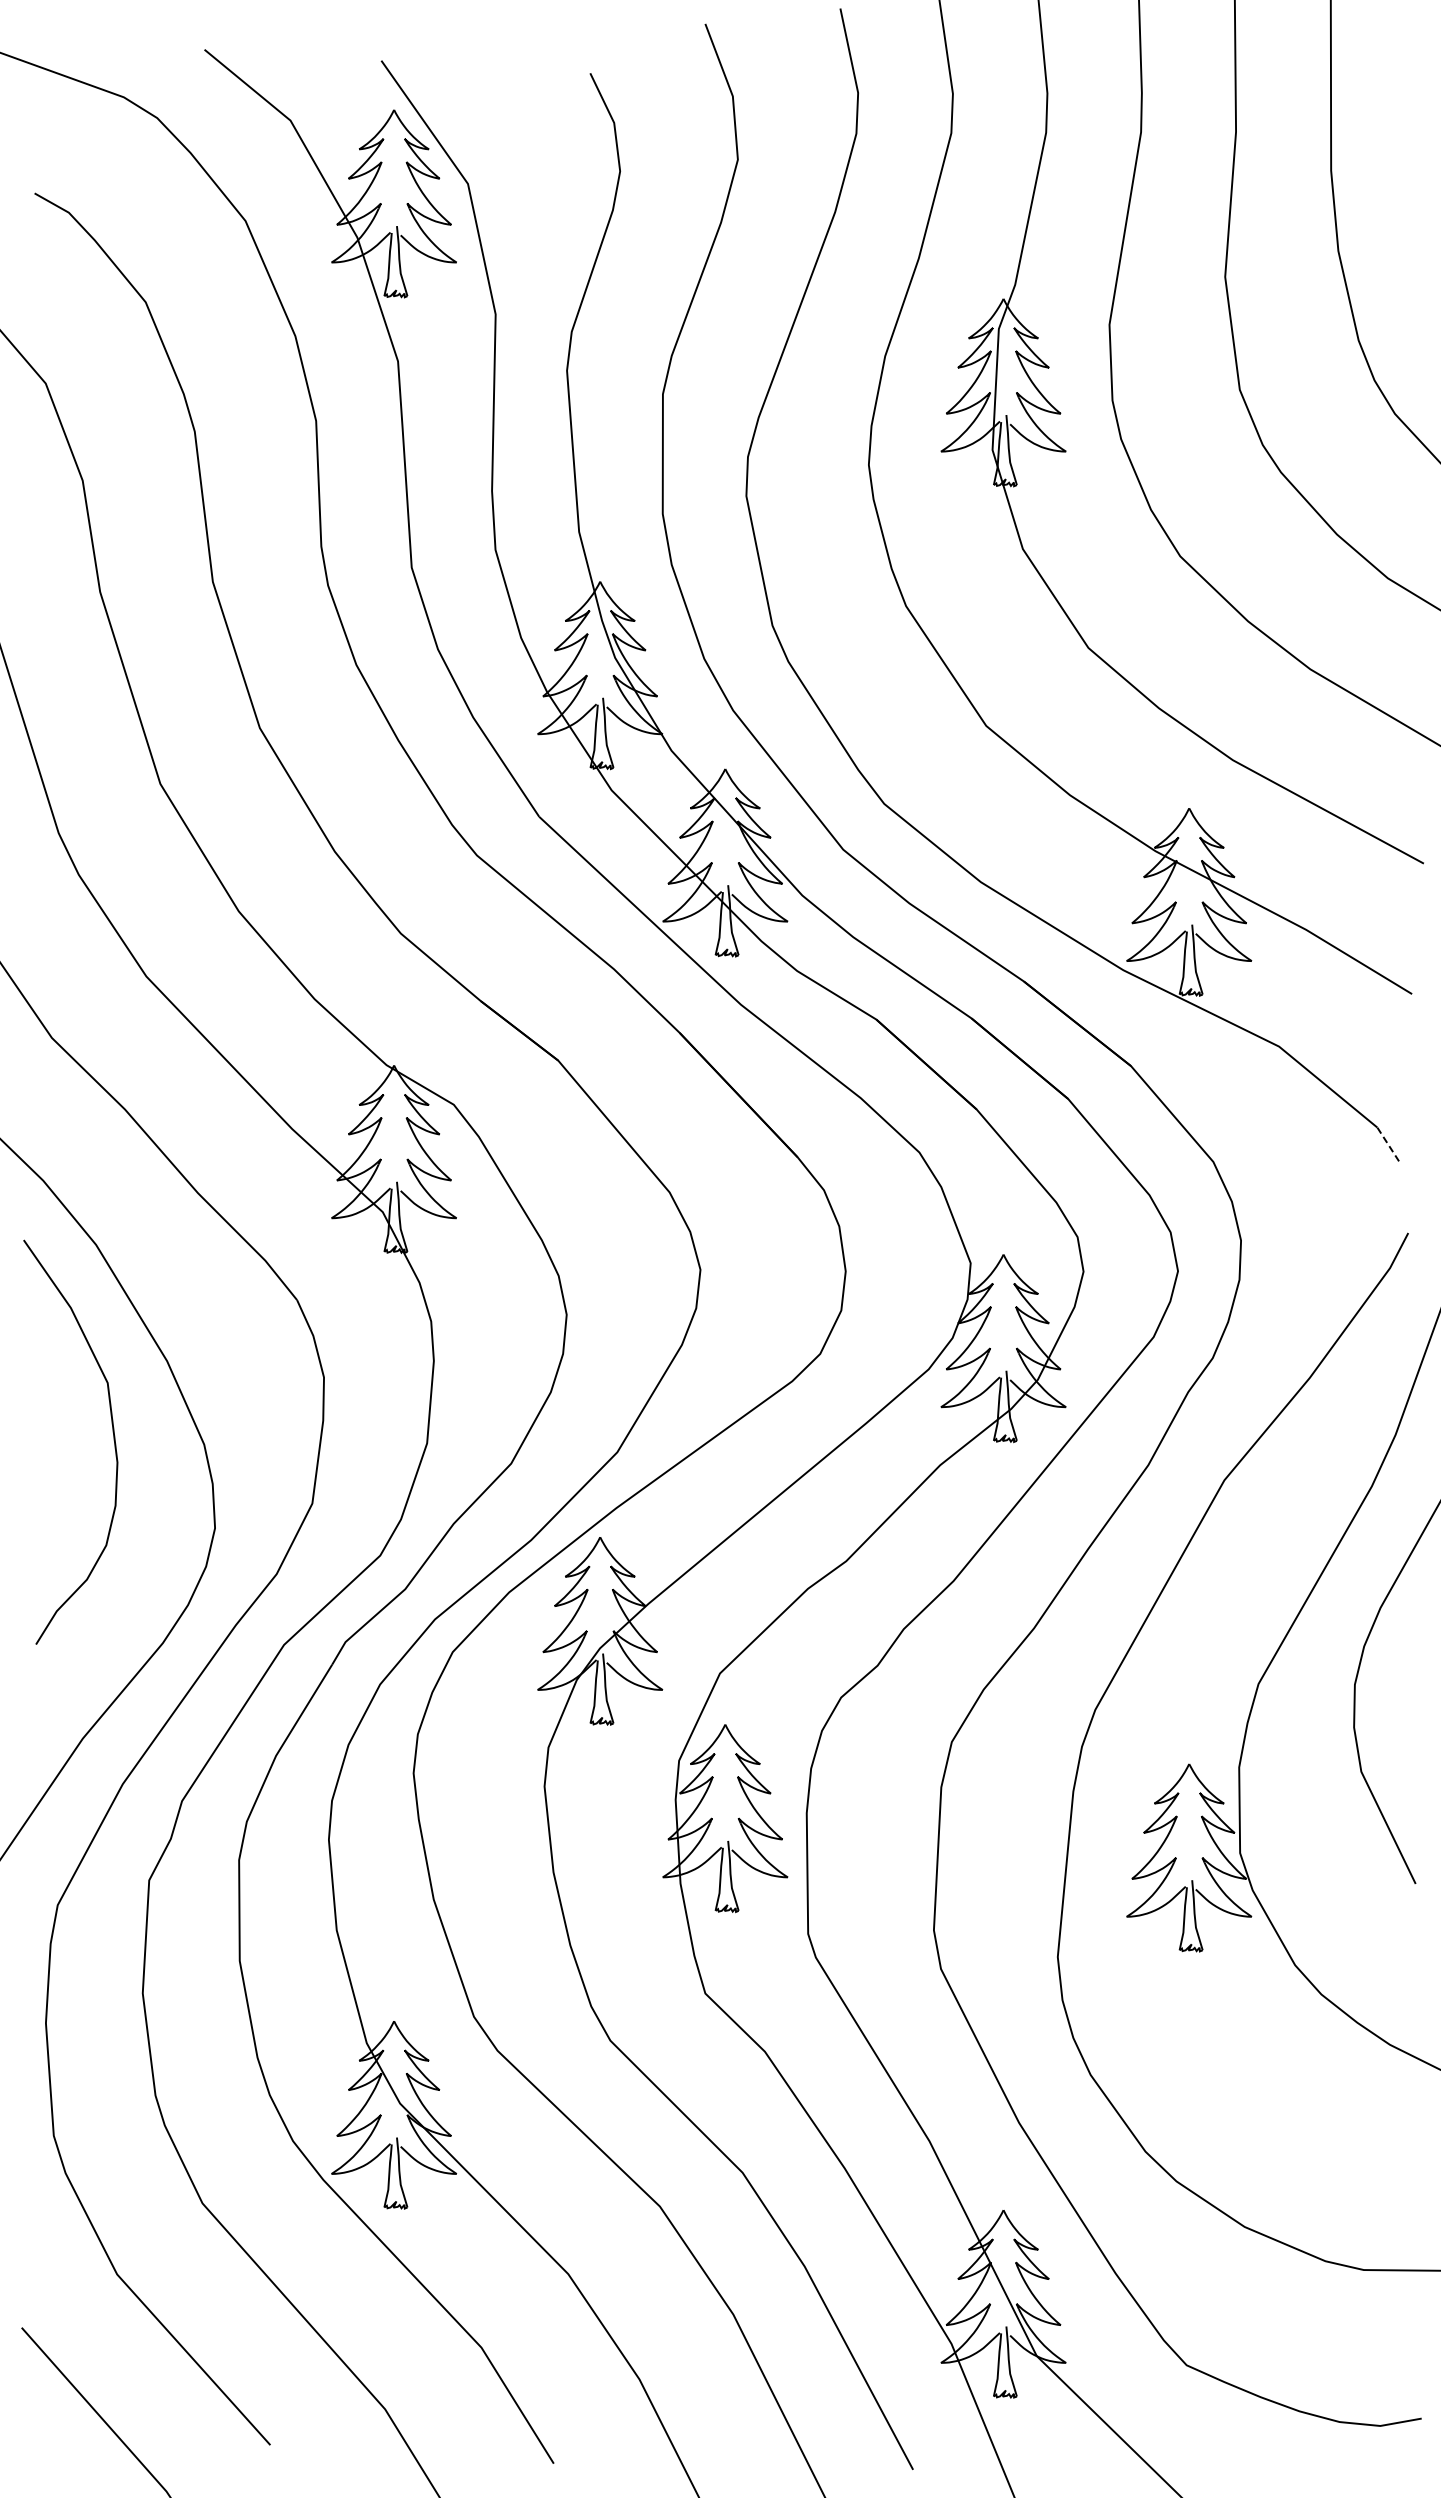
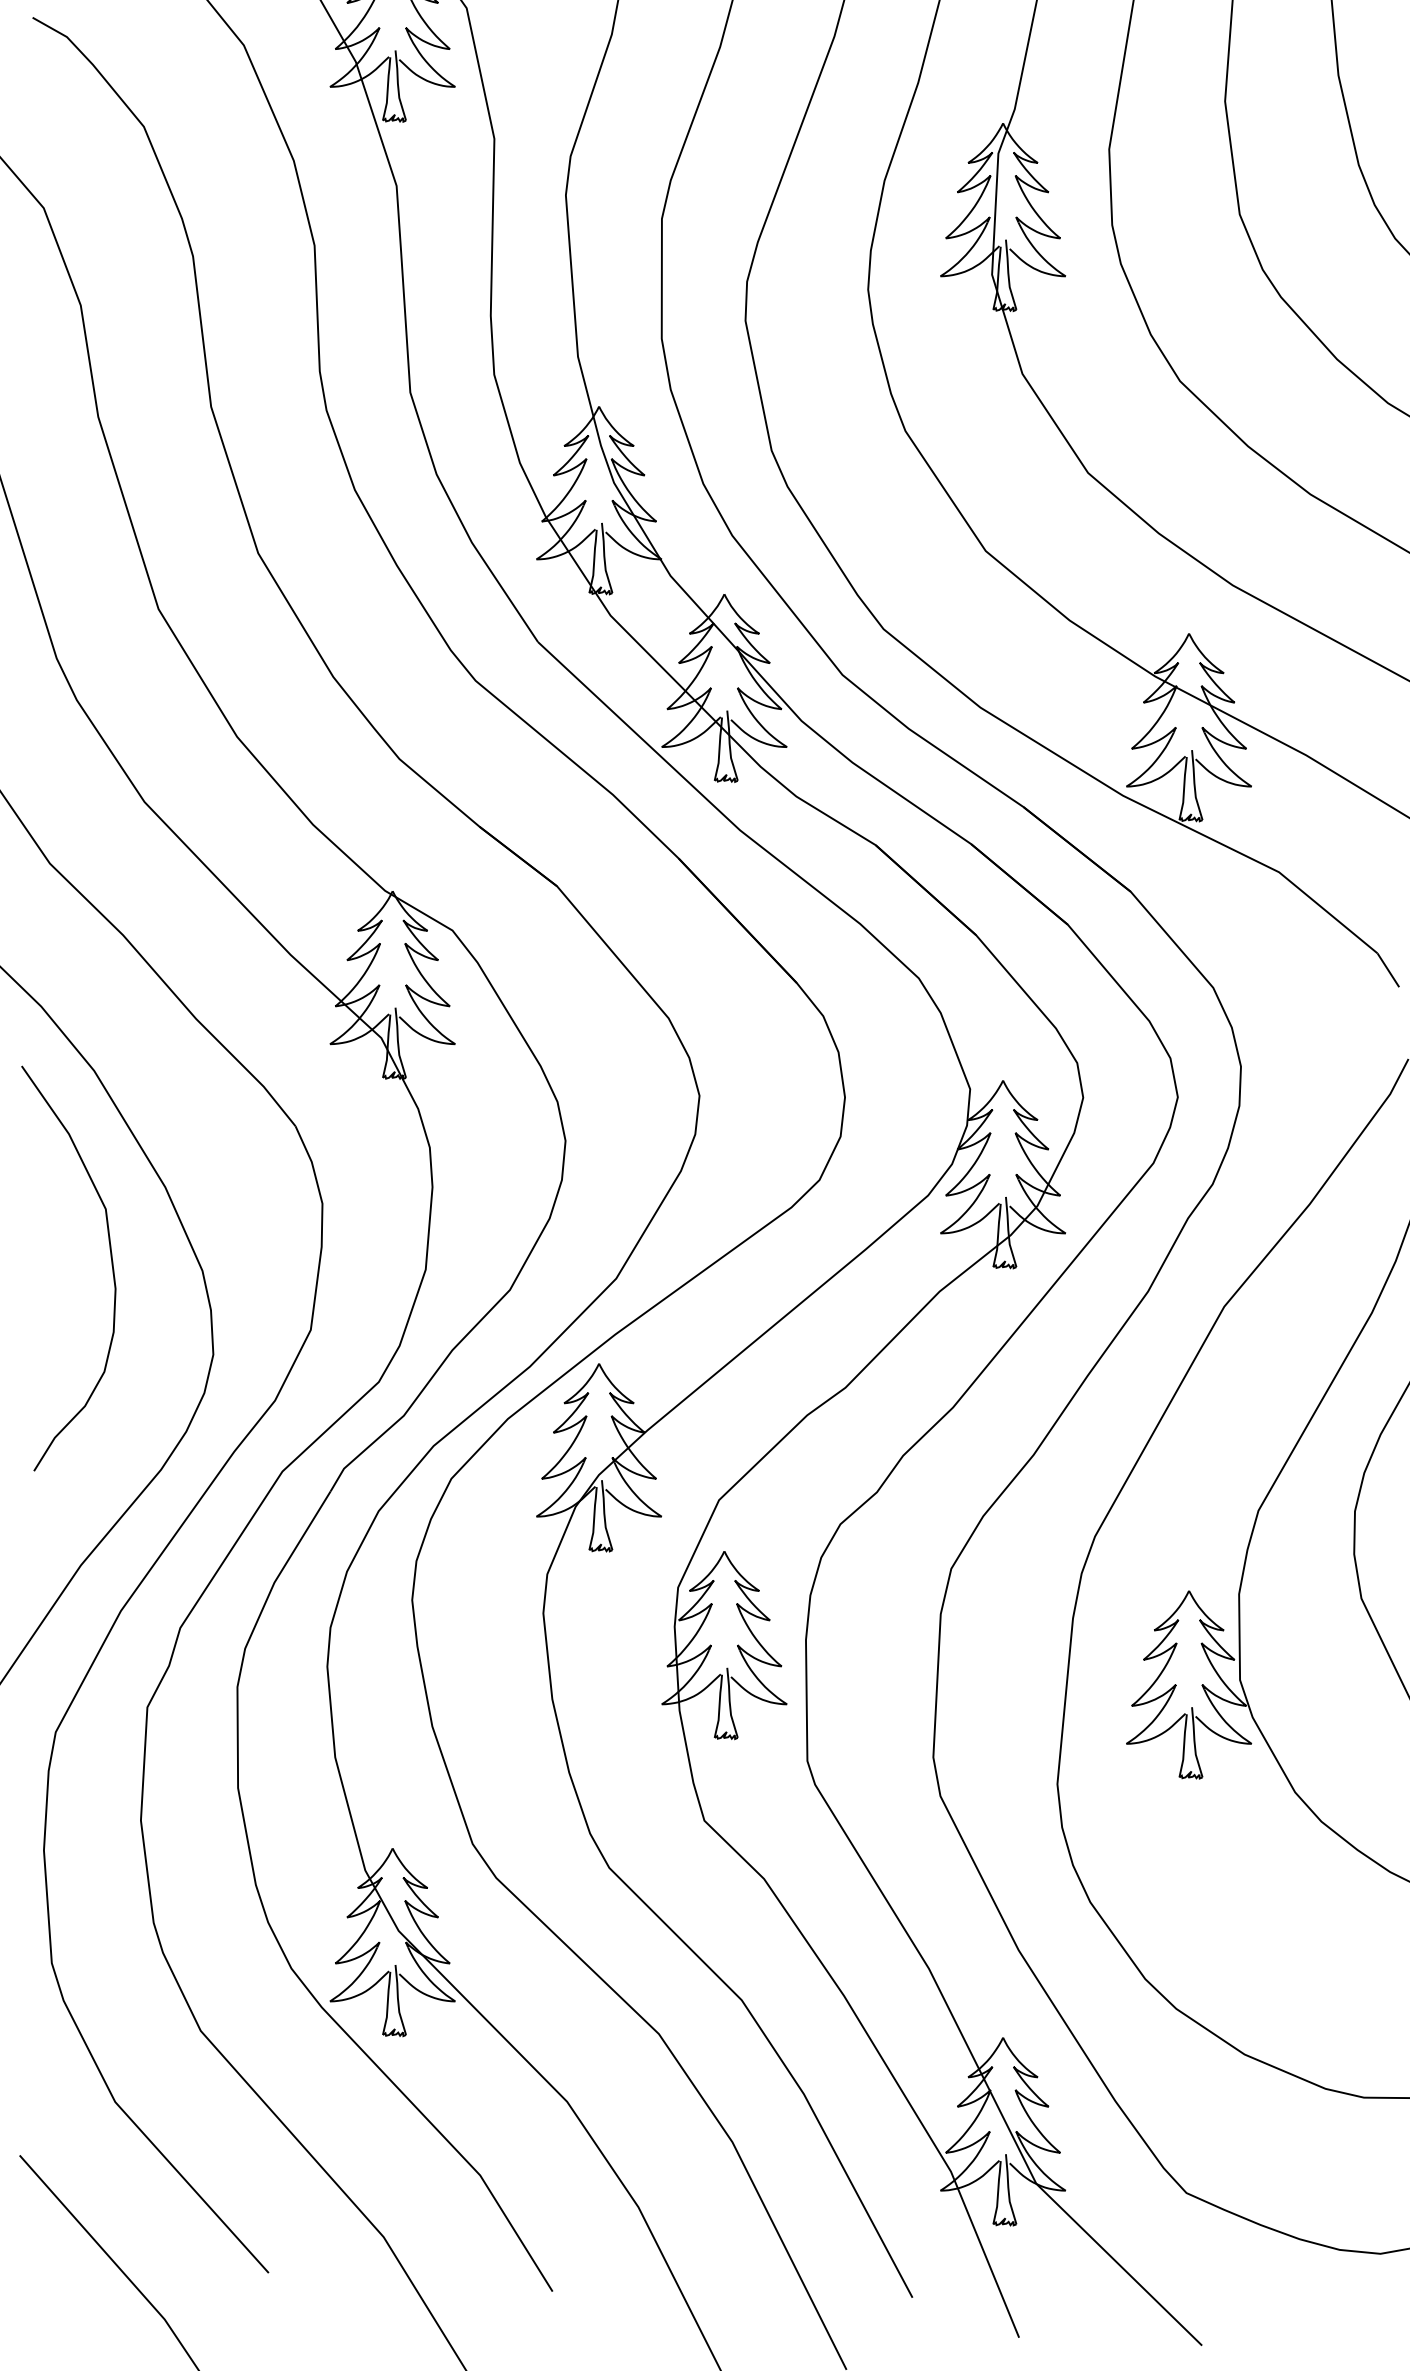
line: (1387, 1144) -> (1387, 970), dashed -> solid

